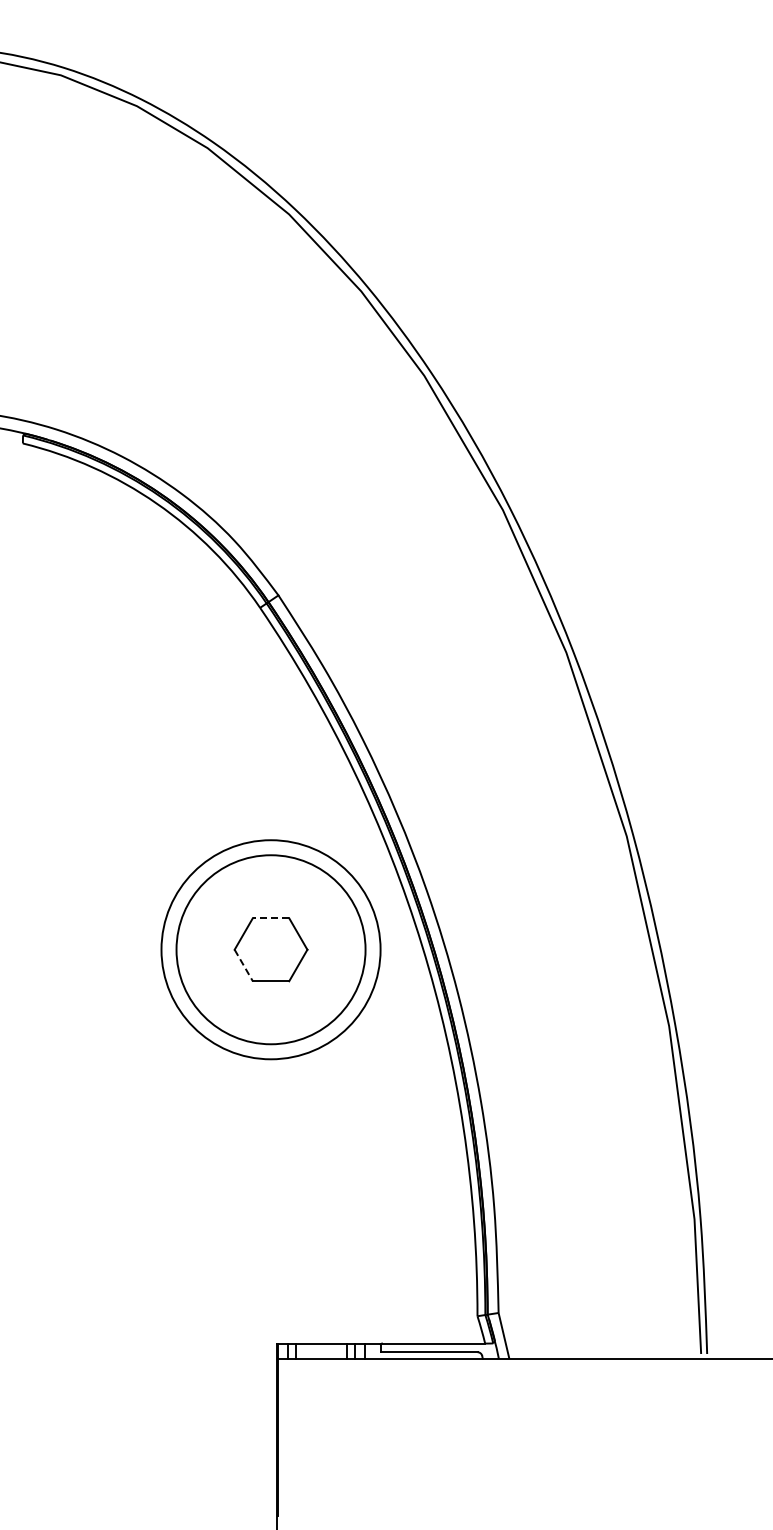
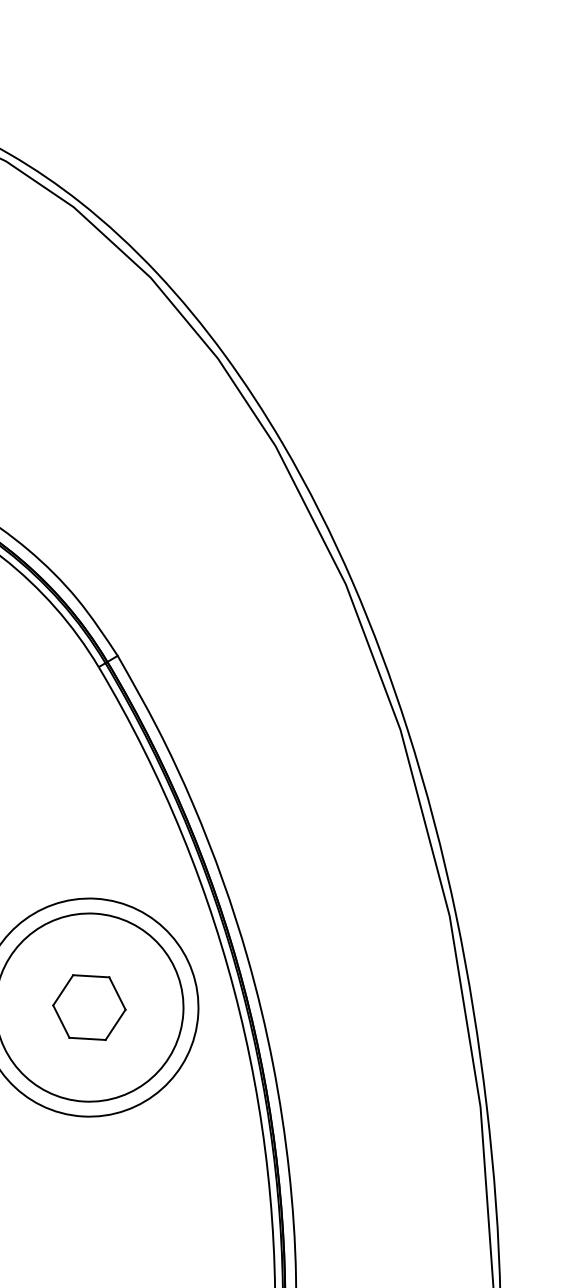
line: (270, 918) -> (90, 976), dashed -> solid
line: (244, 965) -> (62, 1021), dashed -> solid

